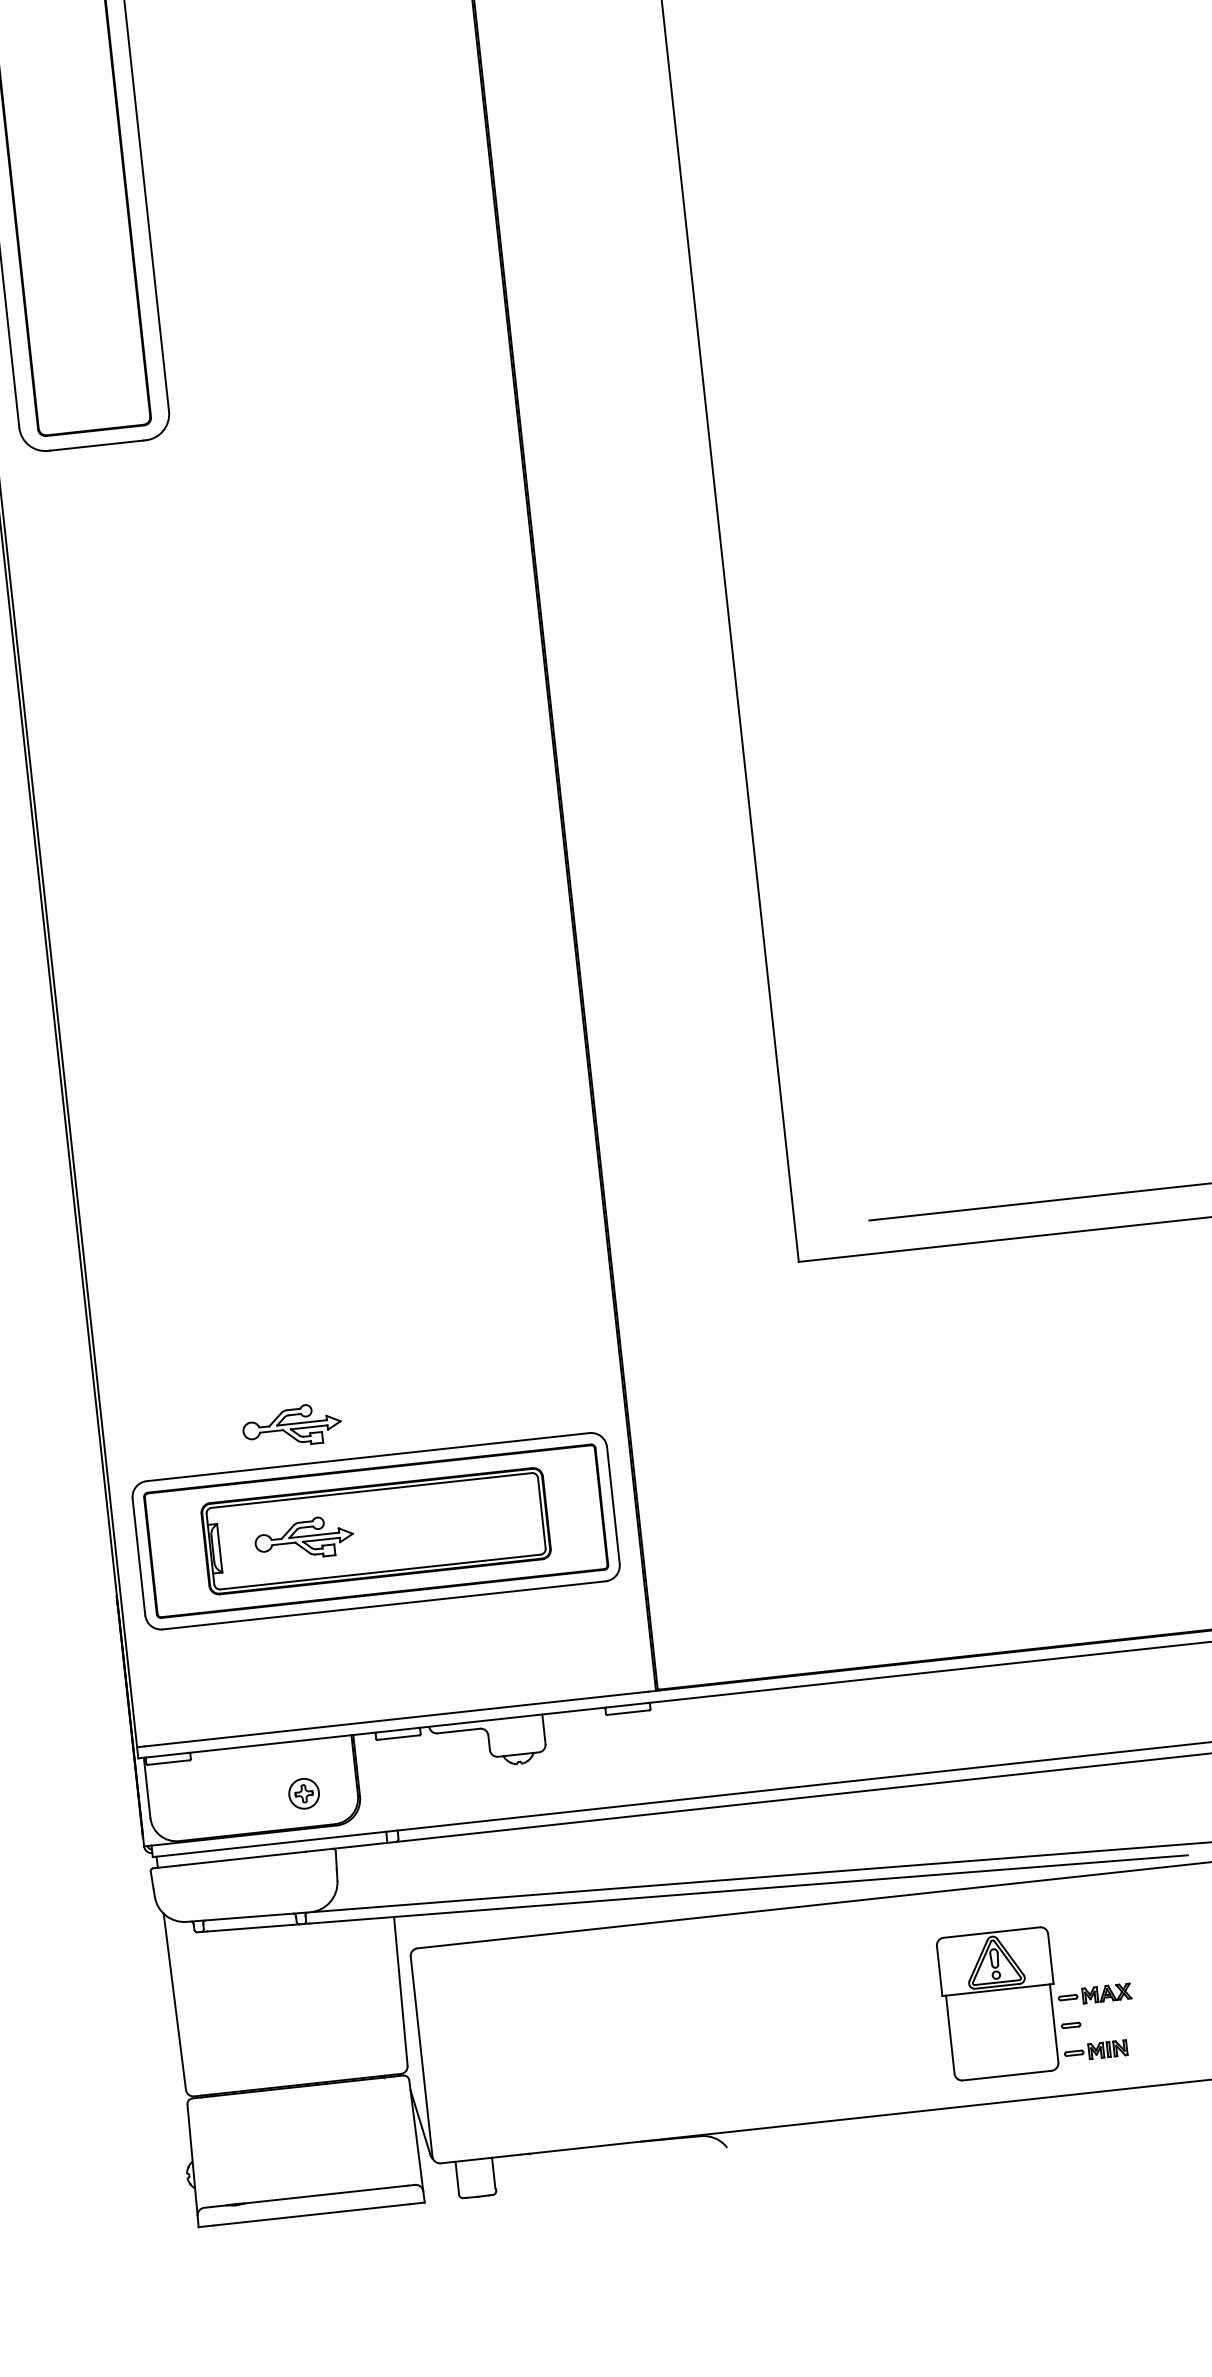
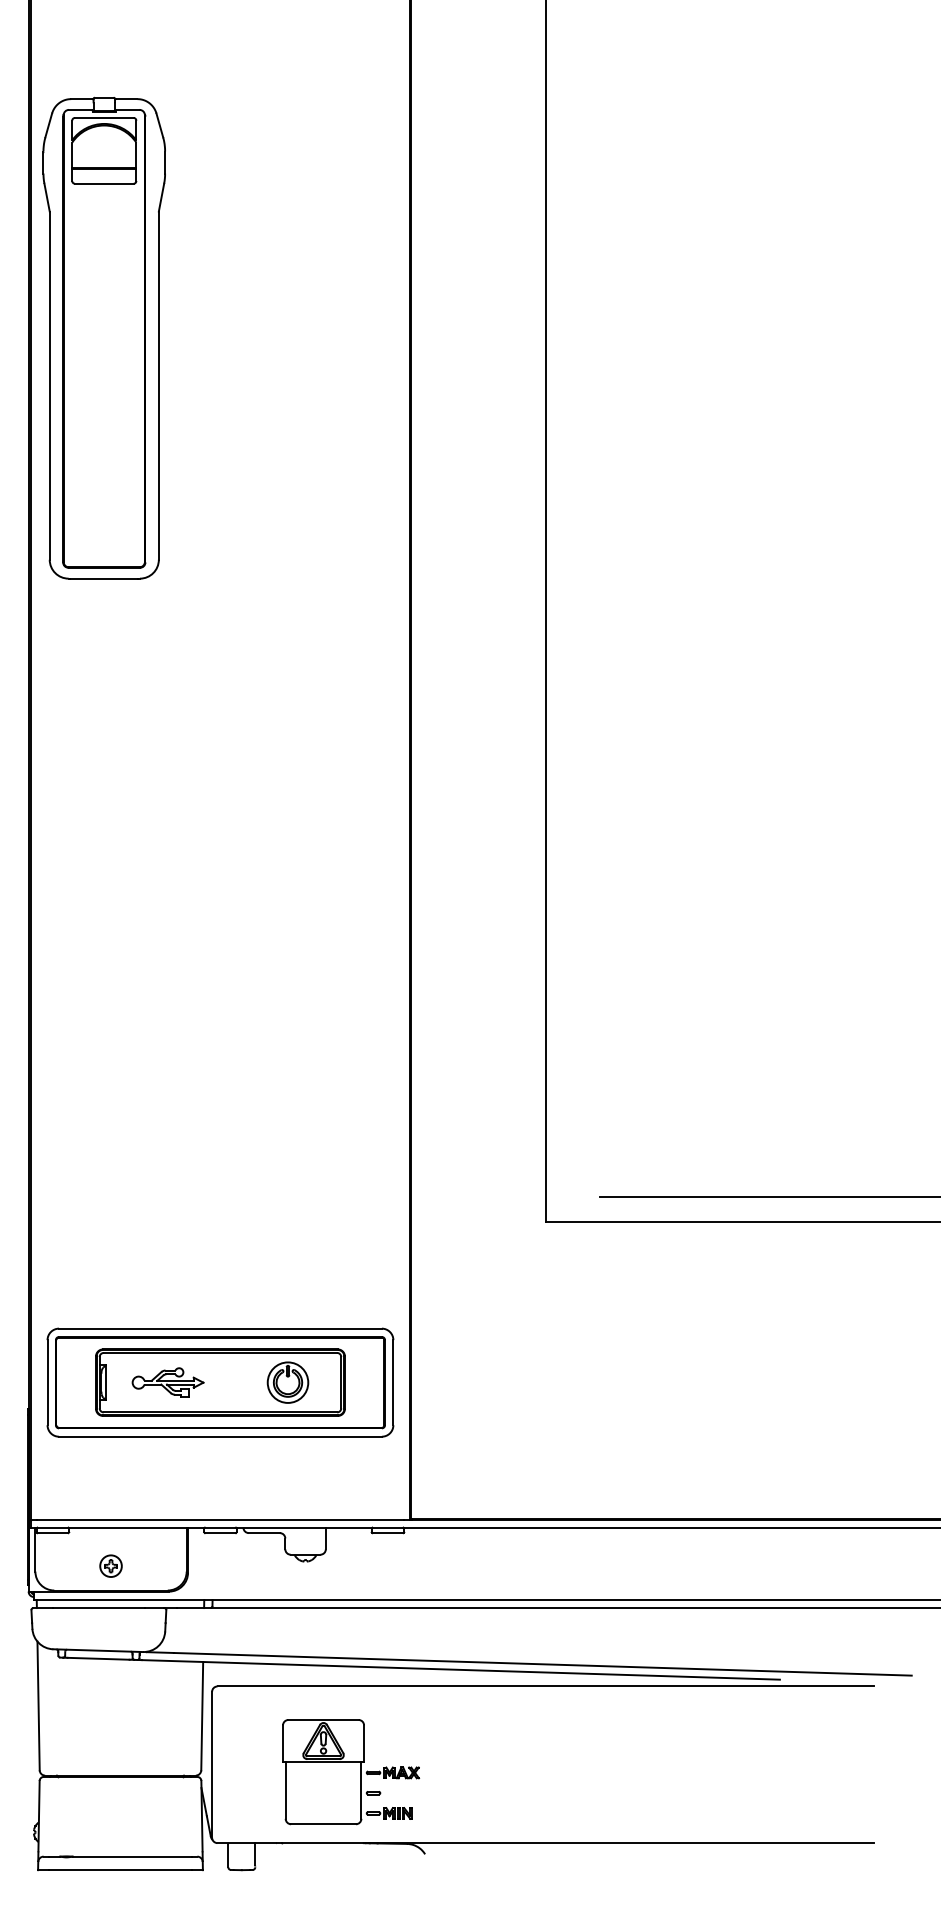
part: (291, 1426) -> (167, 1300), removed
part: (468, 1521) -> (287, 1382), added
part: (303, 1792) -> (110, 1565), moved
part: (1037, 2000) -> (351, 1772), moved

